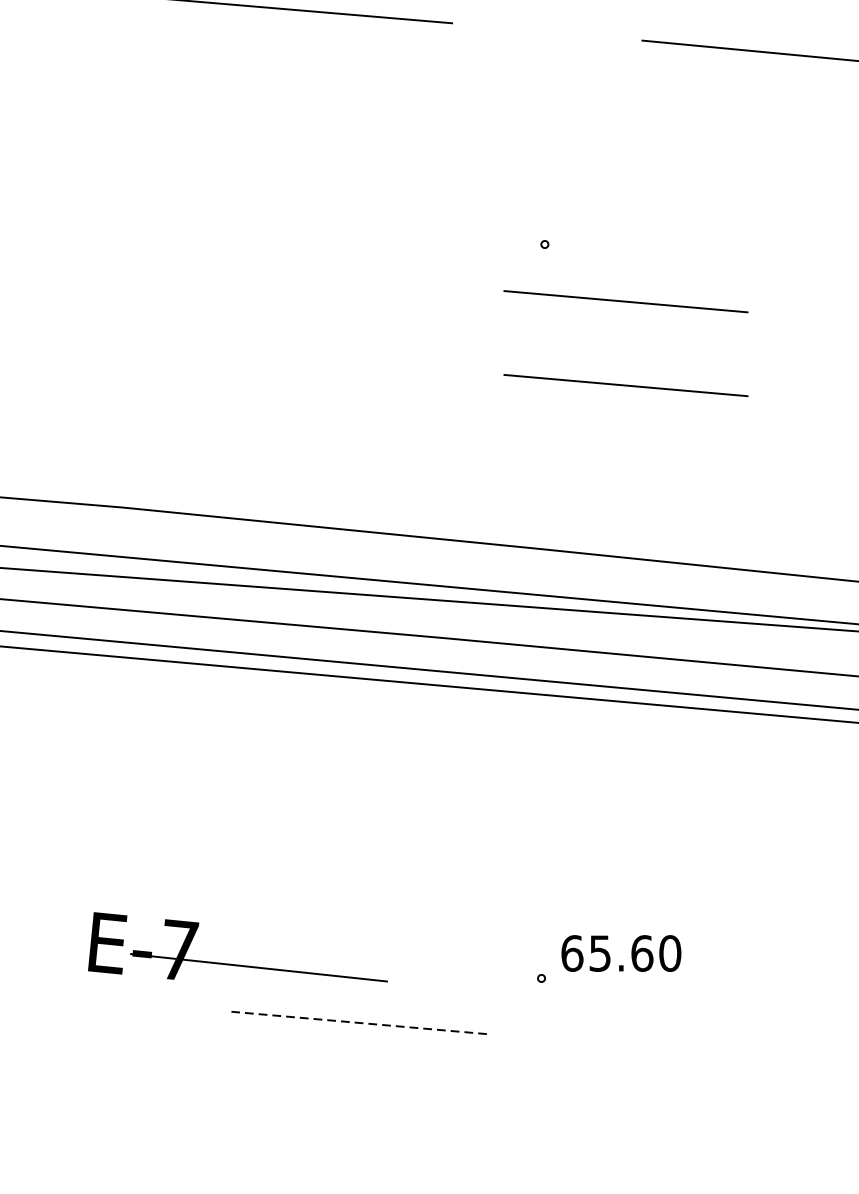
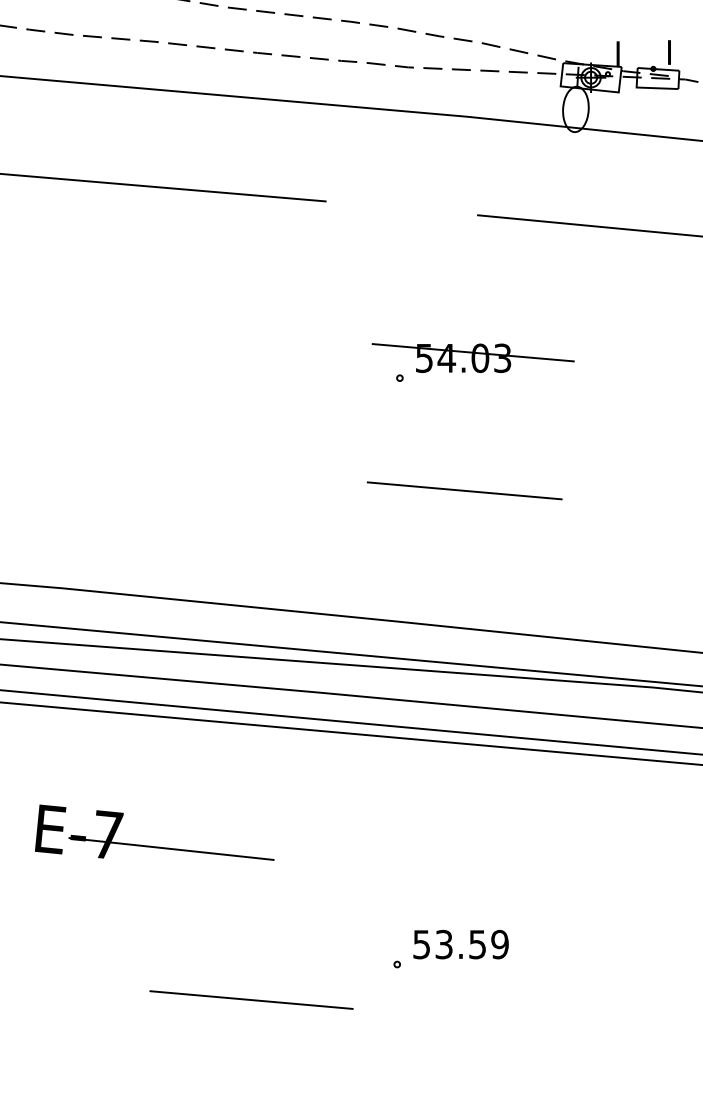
part: (635, 218) -> (472, 357), added
line: (625, 301) -> (464, 423), removed
text: (620, 953) -> (460, 944), 65.60 -> 53.59
part: (232, 963) -> (150, 845), moved
line: (359, 1023) -> (251, 1000), dashed -> solid

